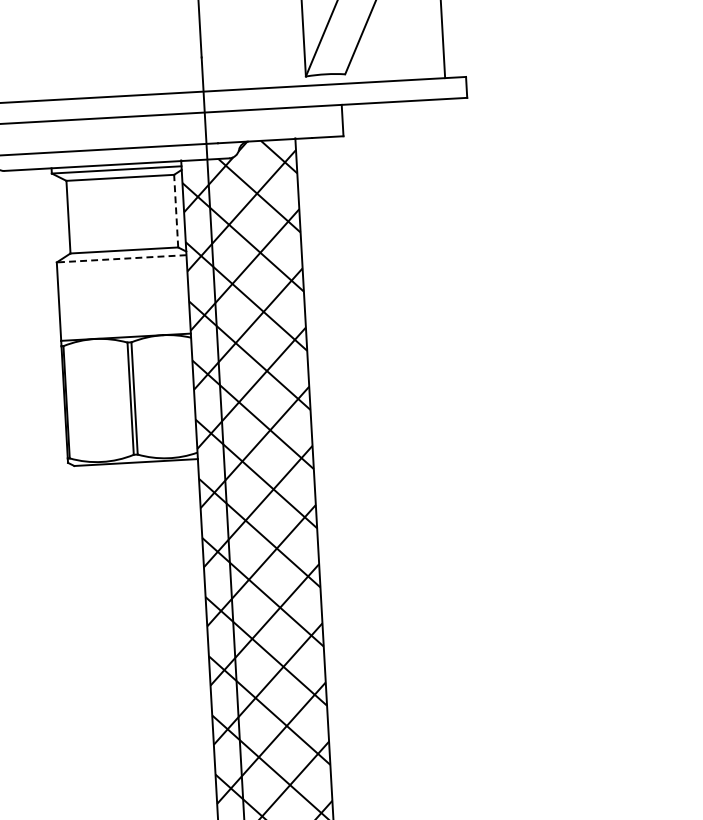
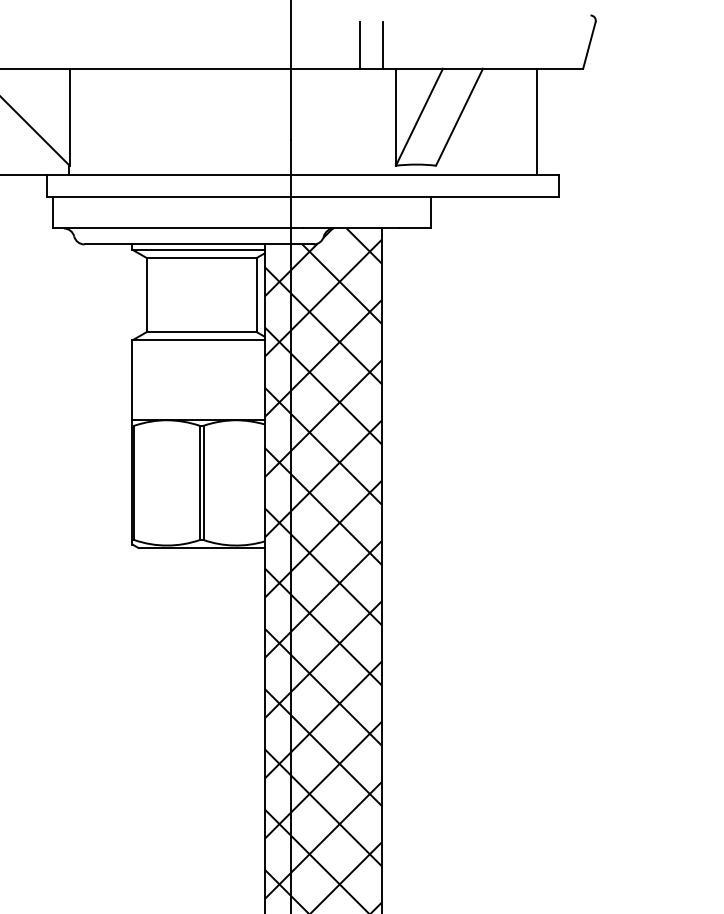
line: (176, 211) -> (256, 295), dashed -> solid
line: (121, 258) -> (198, 340), dashed -> solid

